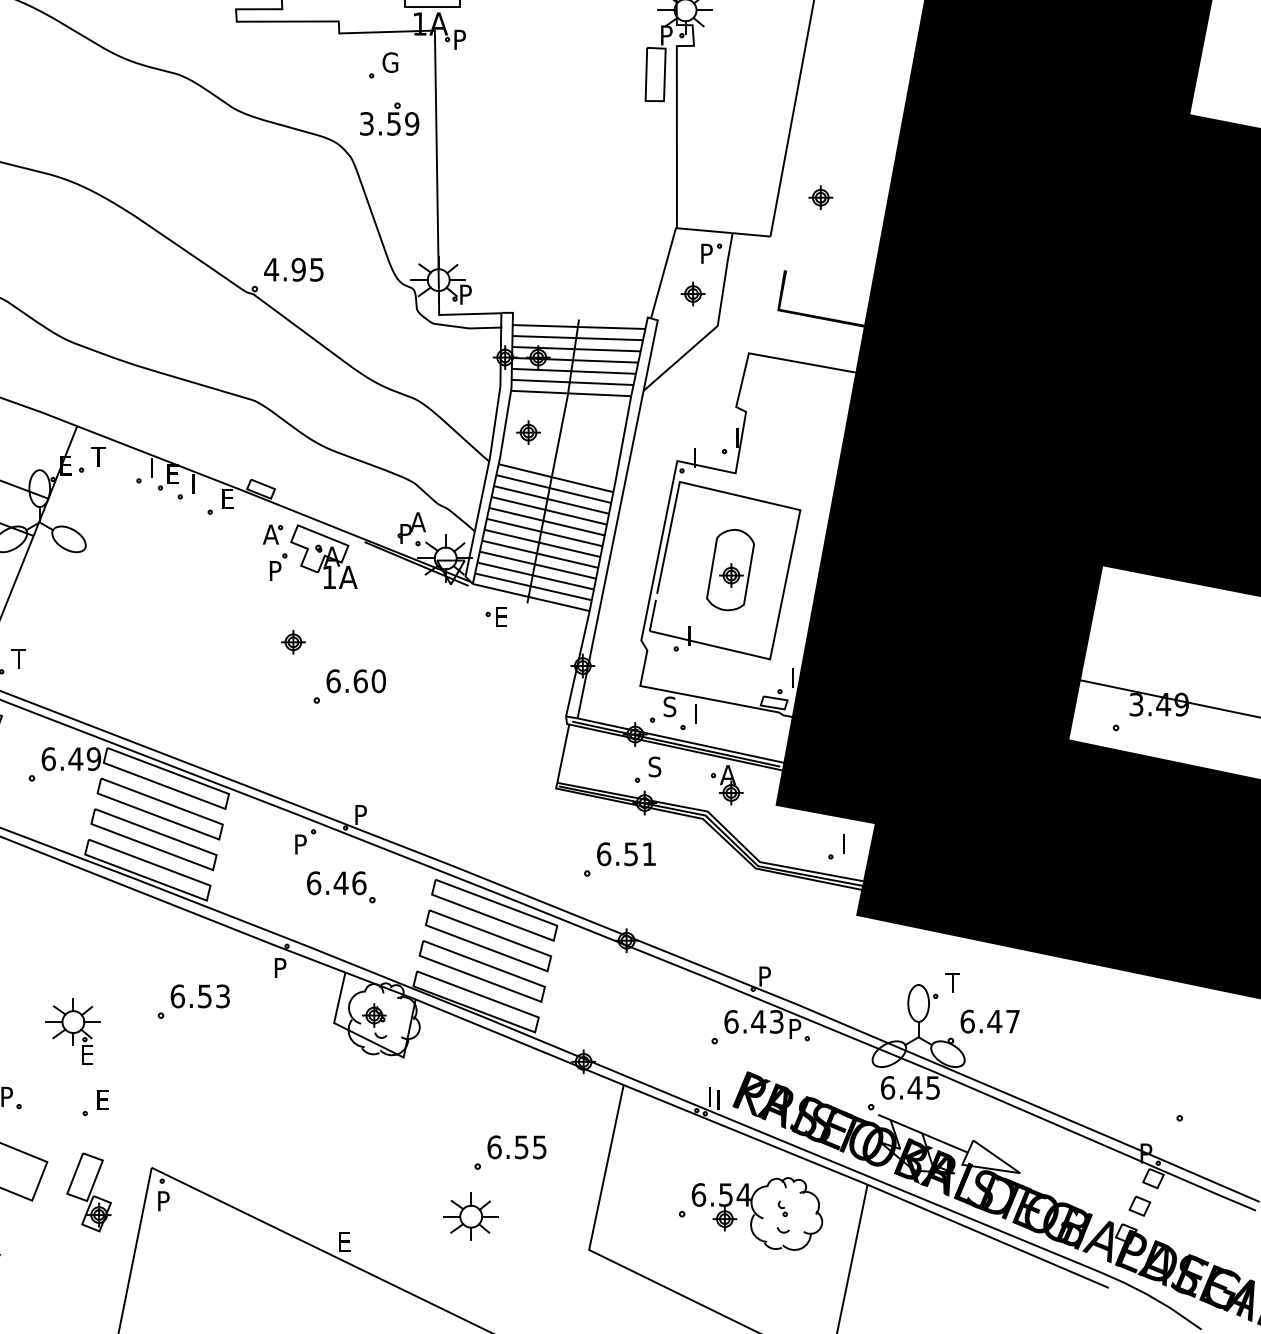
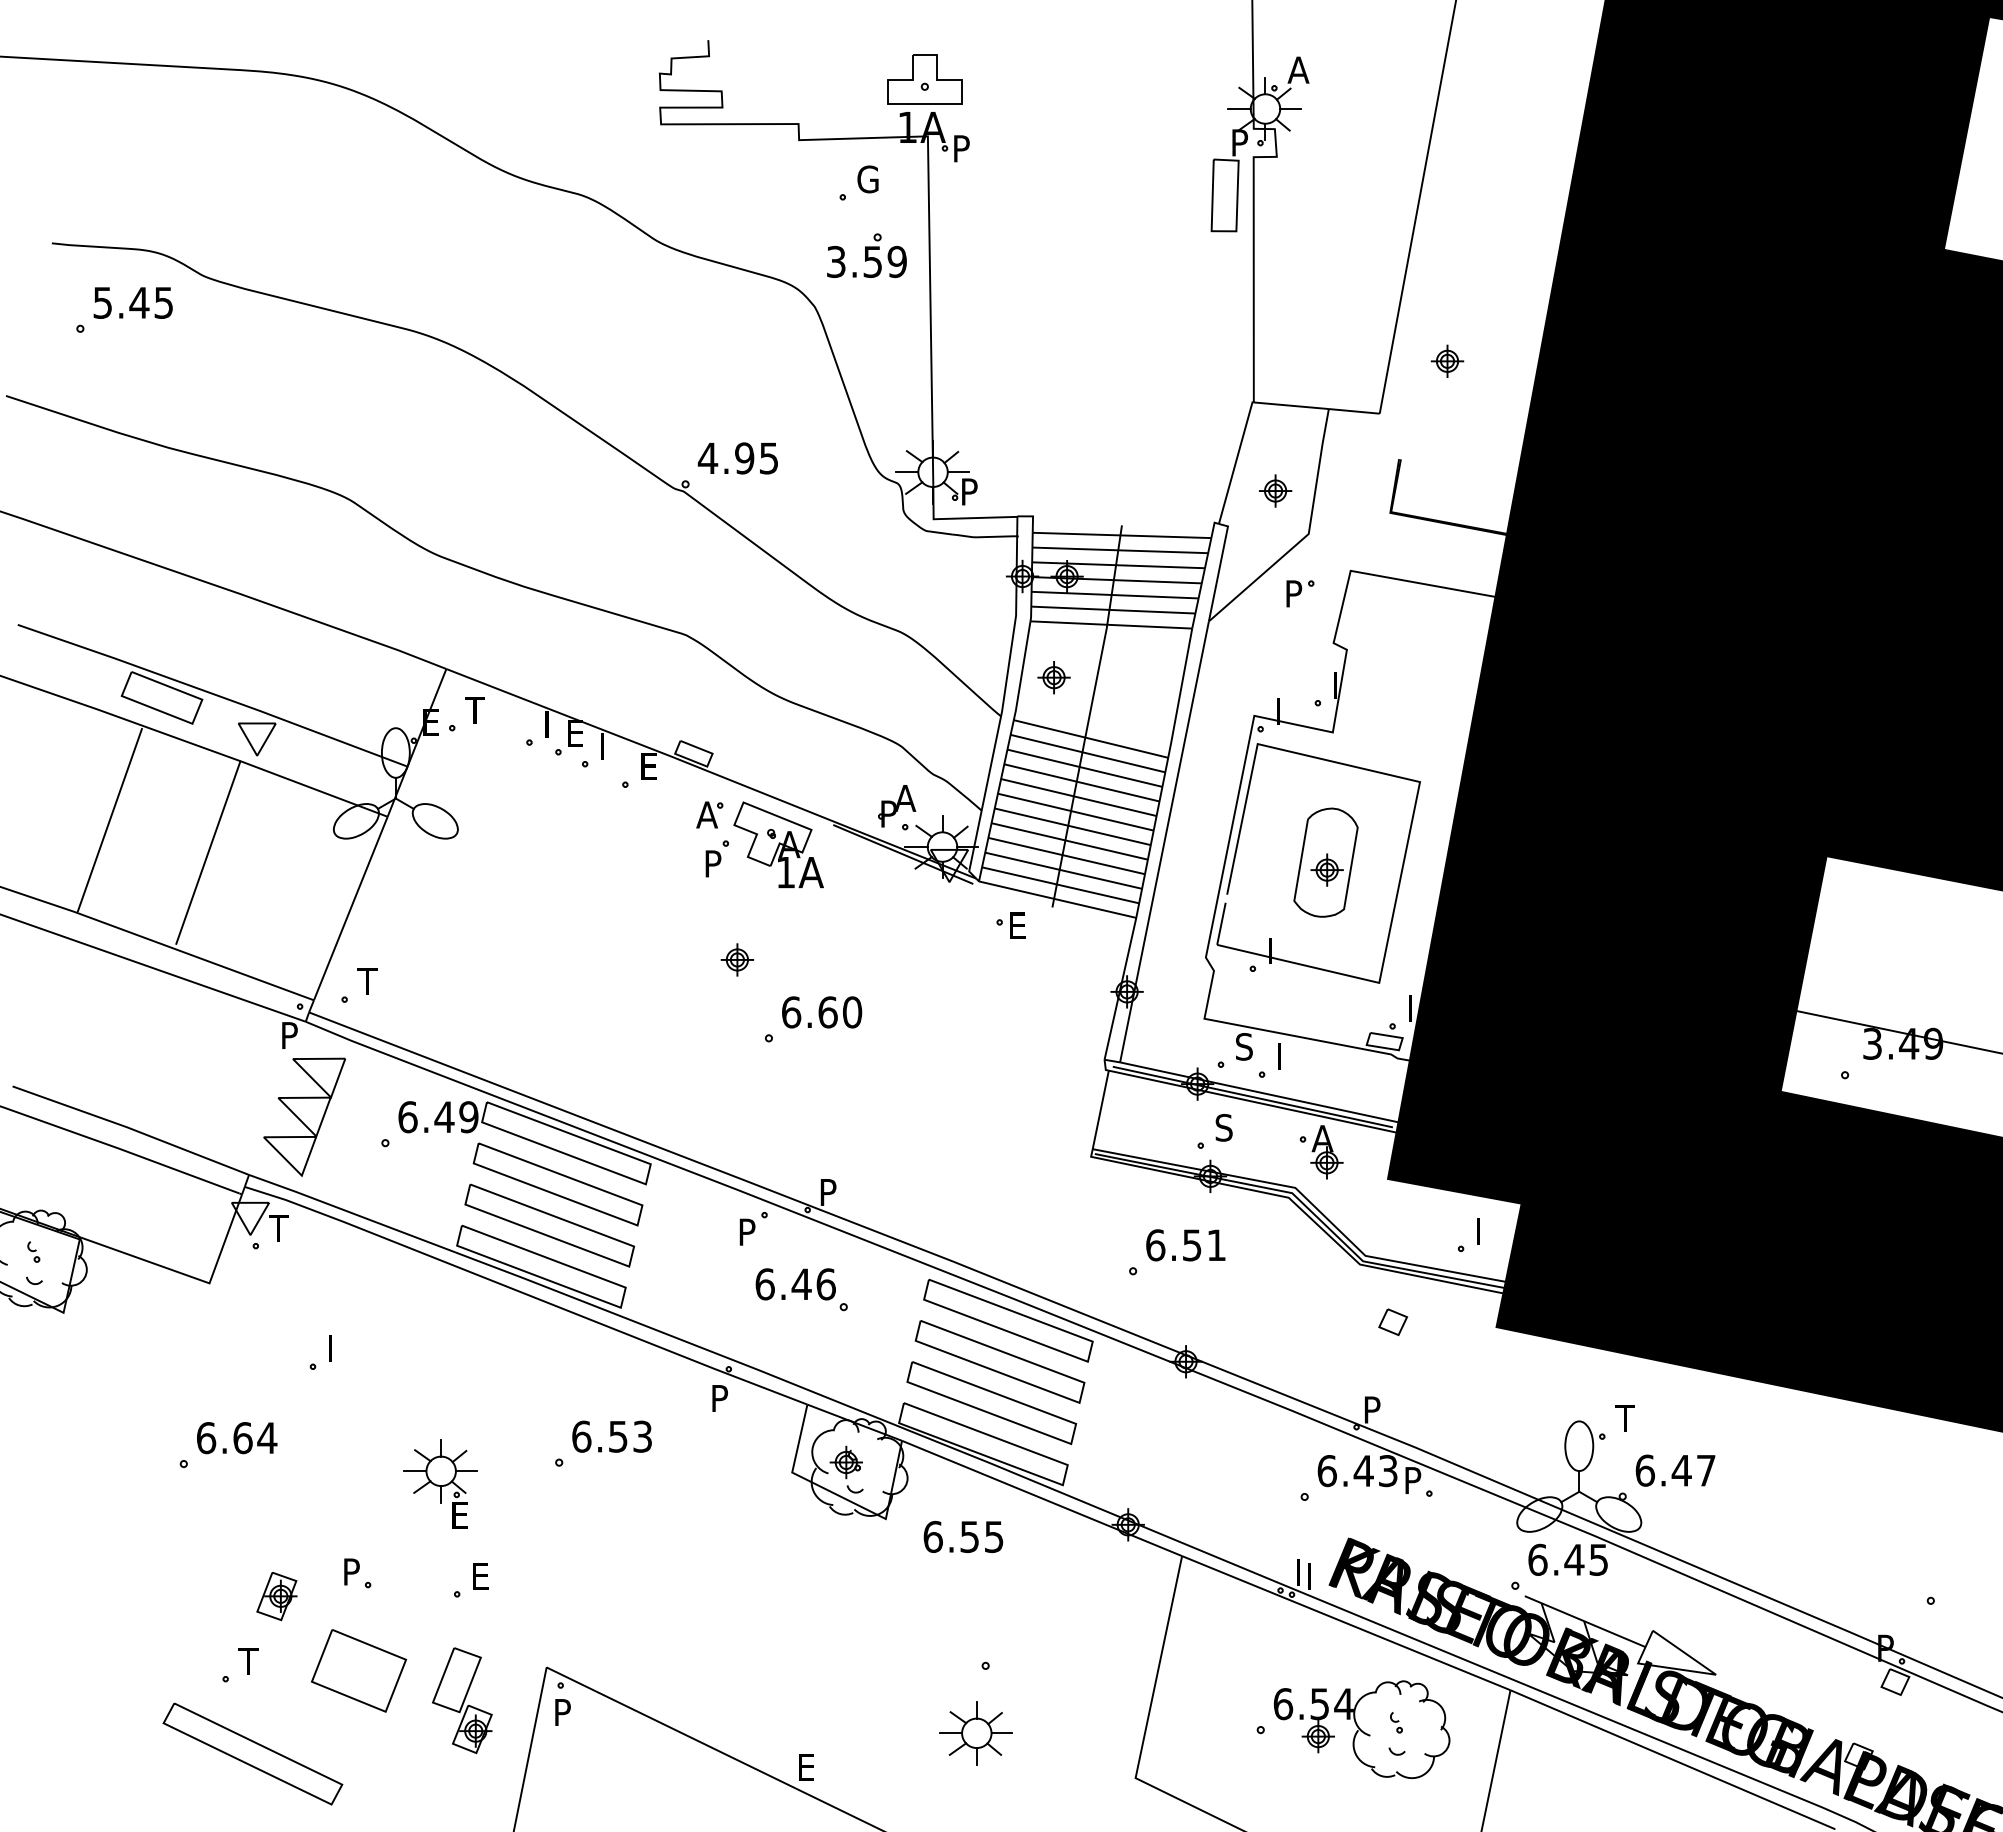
part: (711, 253) -> (1300, 593), moved
text: (517, 1147) -> (963, 1536), moved
part: (1140, 1206) -> (1393, 1322), moved

